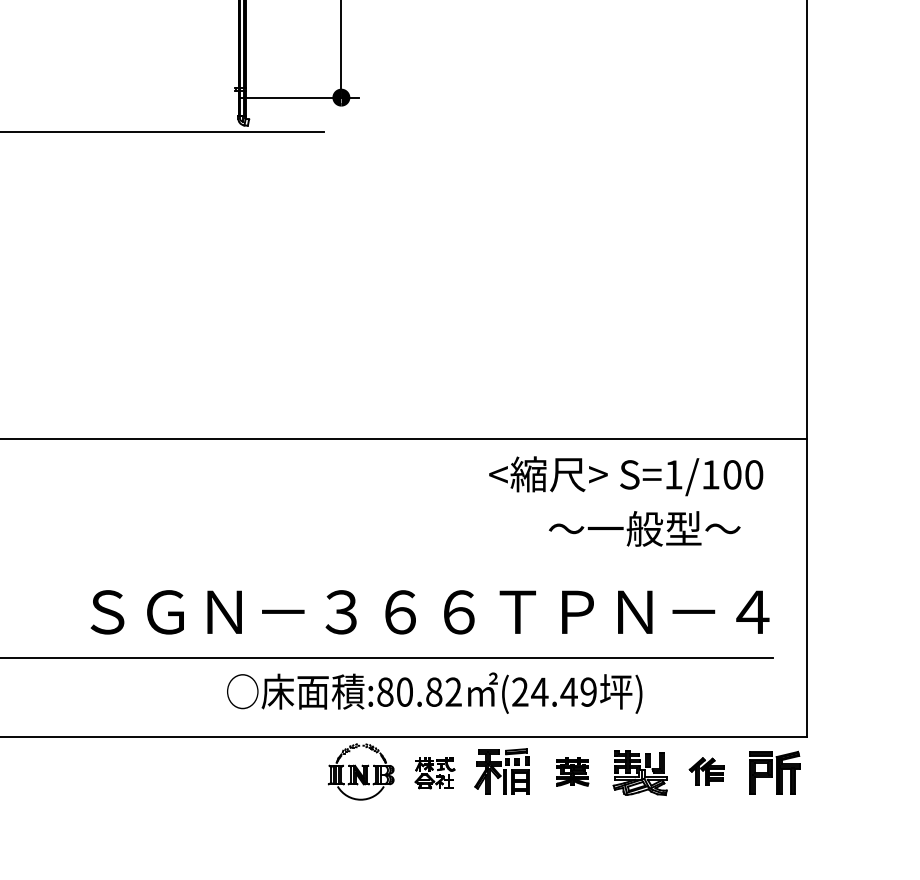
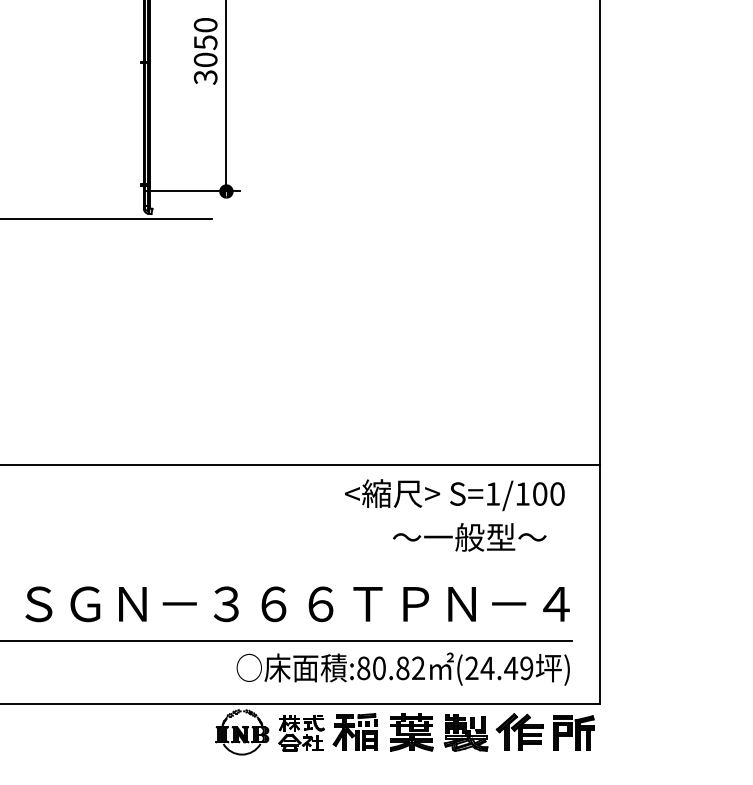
text: (433, 692) -> (402, 668), moved
part: (706, 770) -> (519, 731), size x1.67
part: (572, 772) -> (411, 732), size x1.67
part: (434, 773) -> (301, 733), size x1.43

